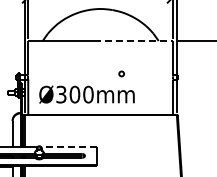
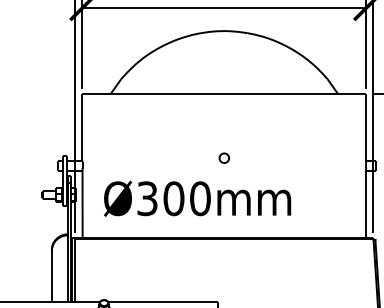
line: (134, 41) -> (290, 94), dashed -> solid
part: (121, 73) -> (223, 157), moved
line: (68, 147) -> (161, 302), dashed -> solid

